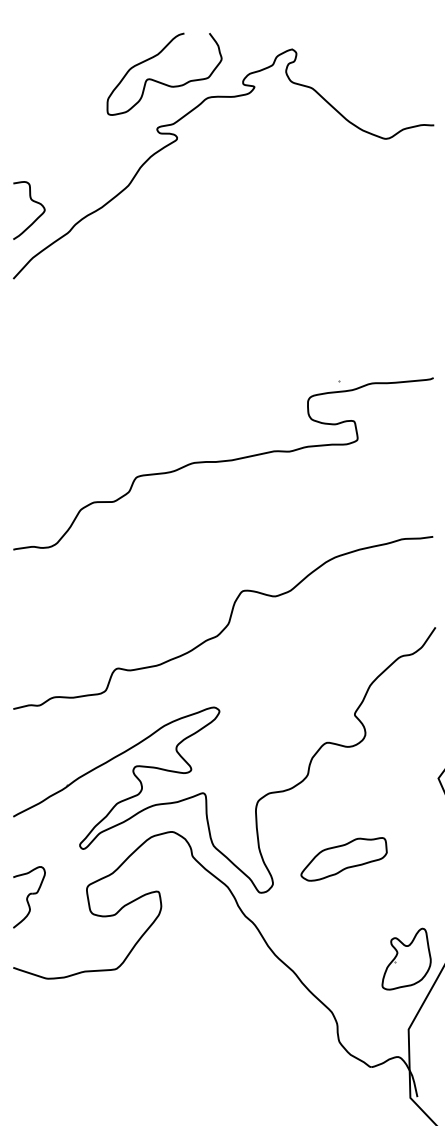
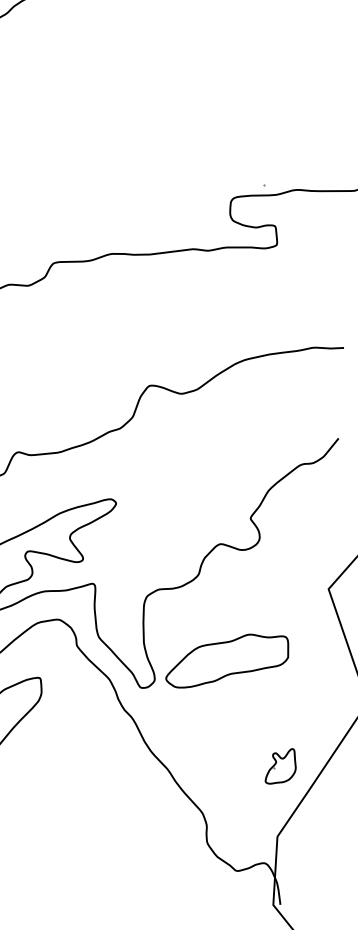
part: (343, 859) -> (227, 661), size x1.4
part: (406, 958) -> (281, 765), size x0.6

